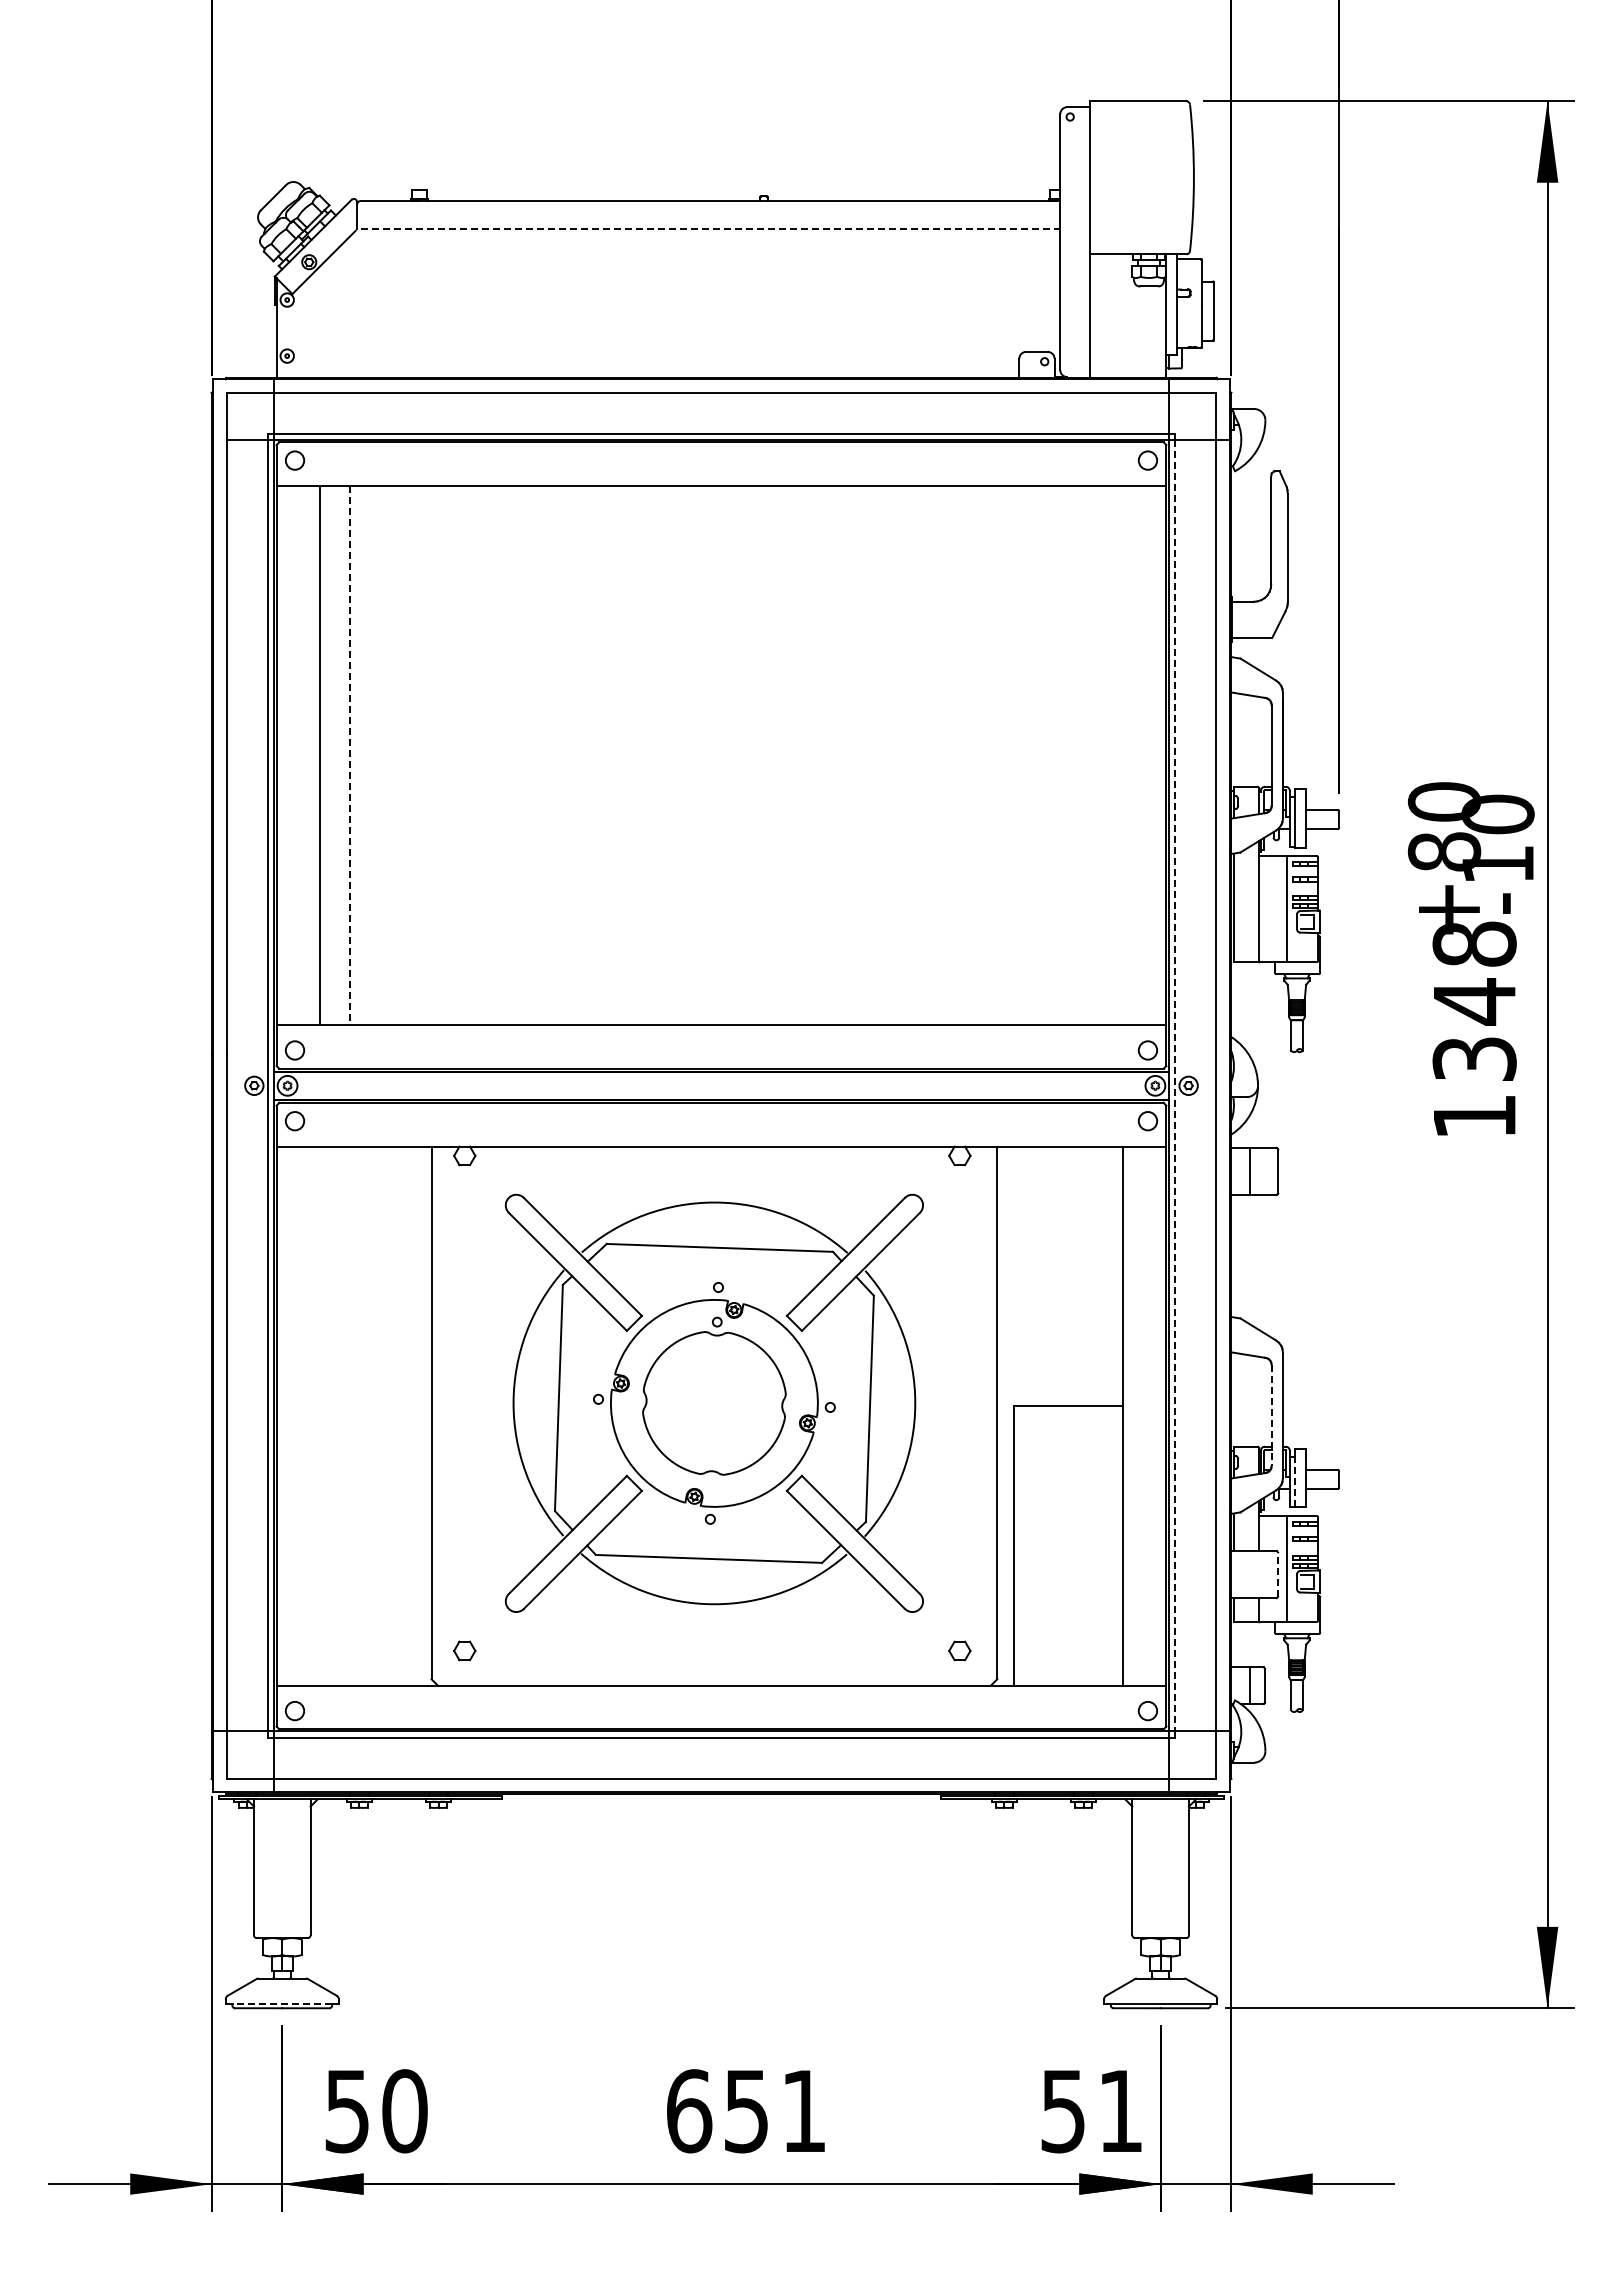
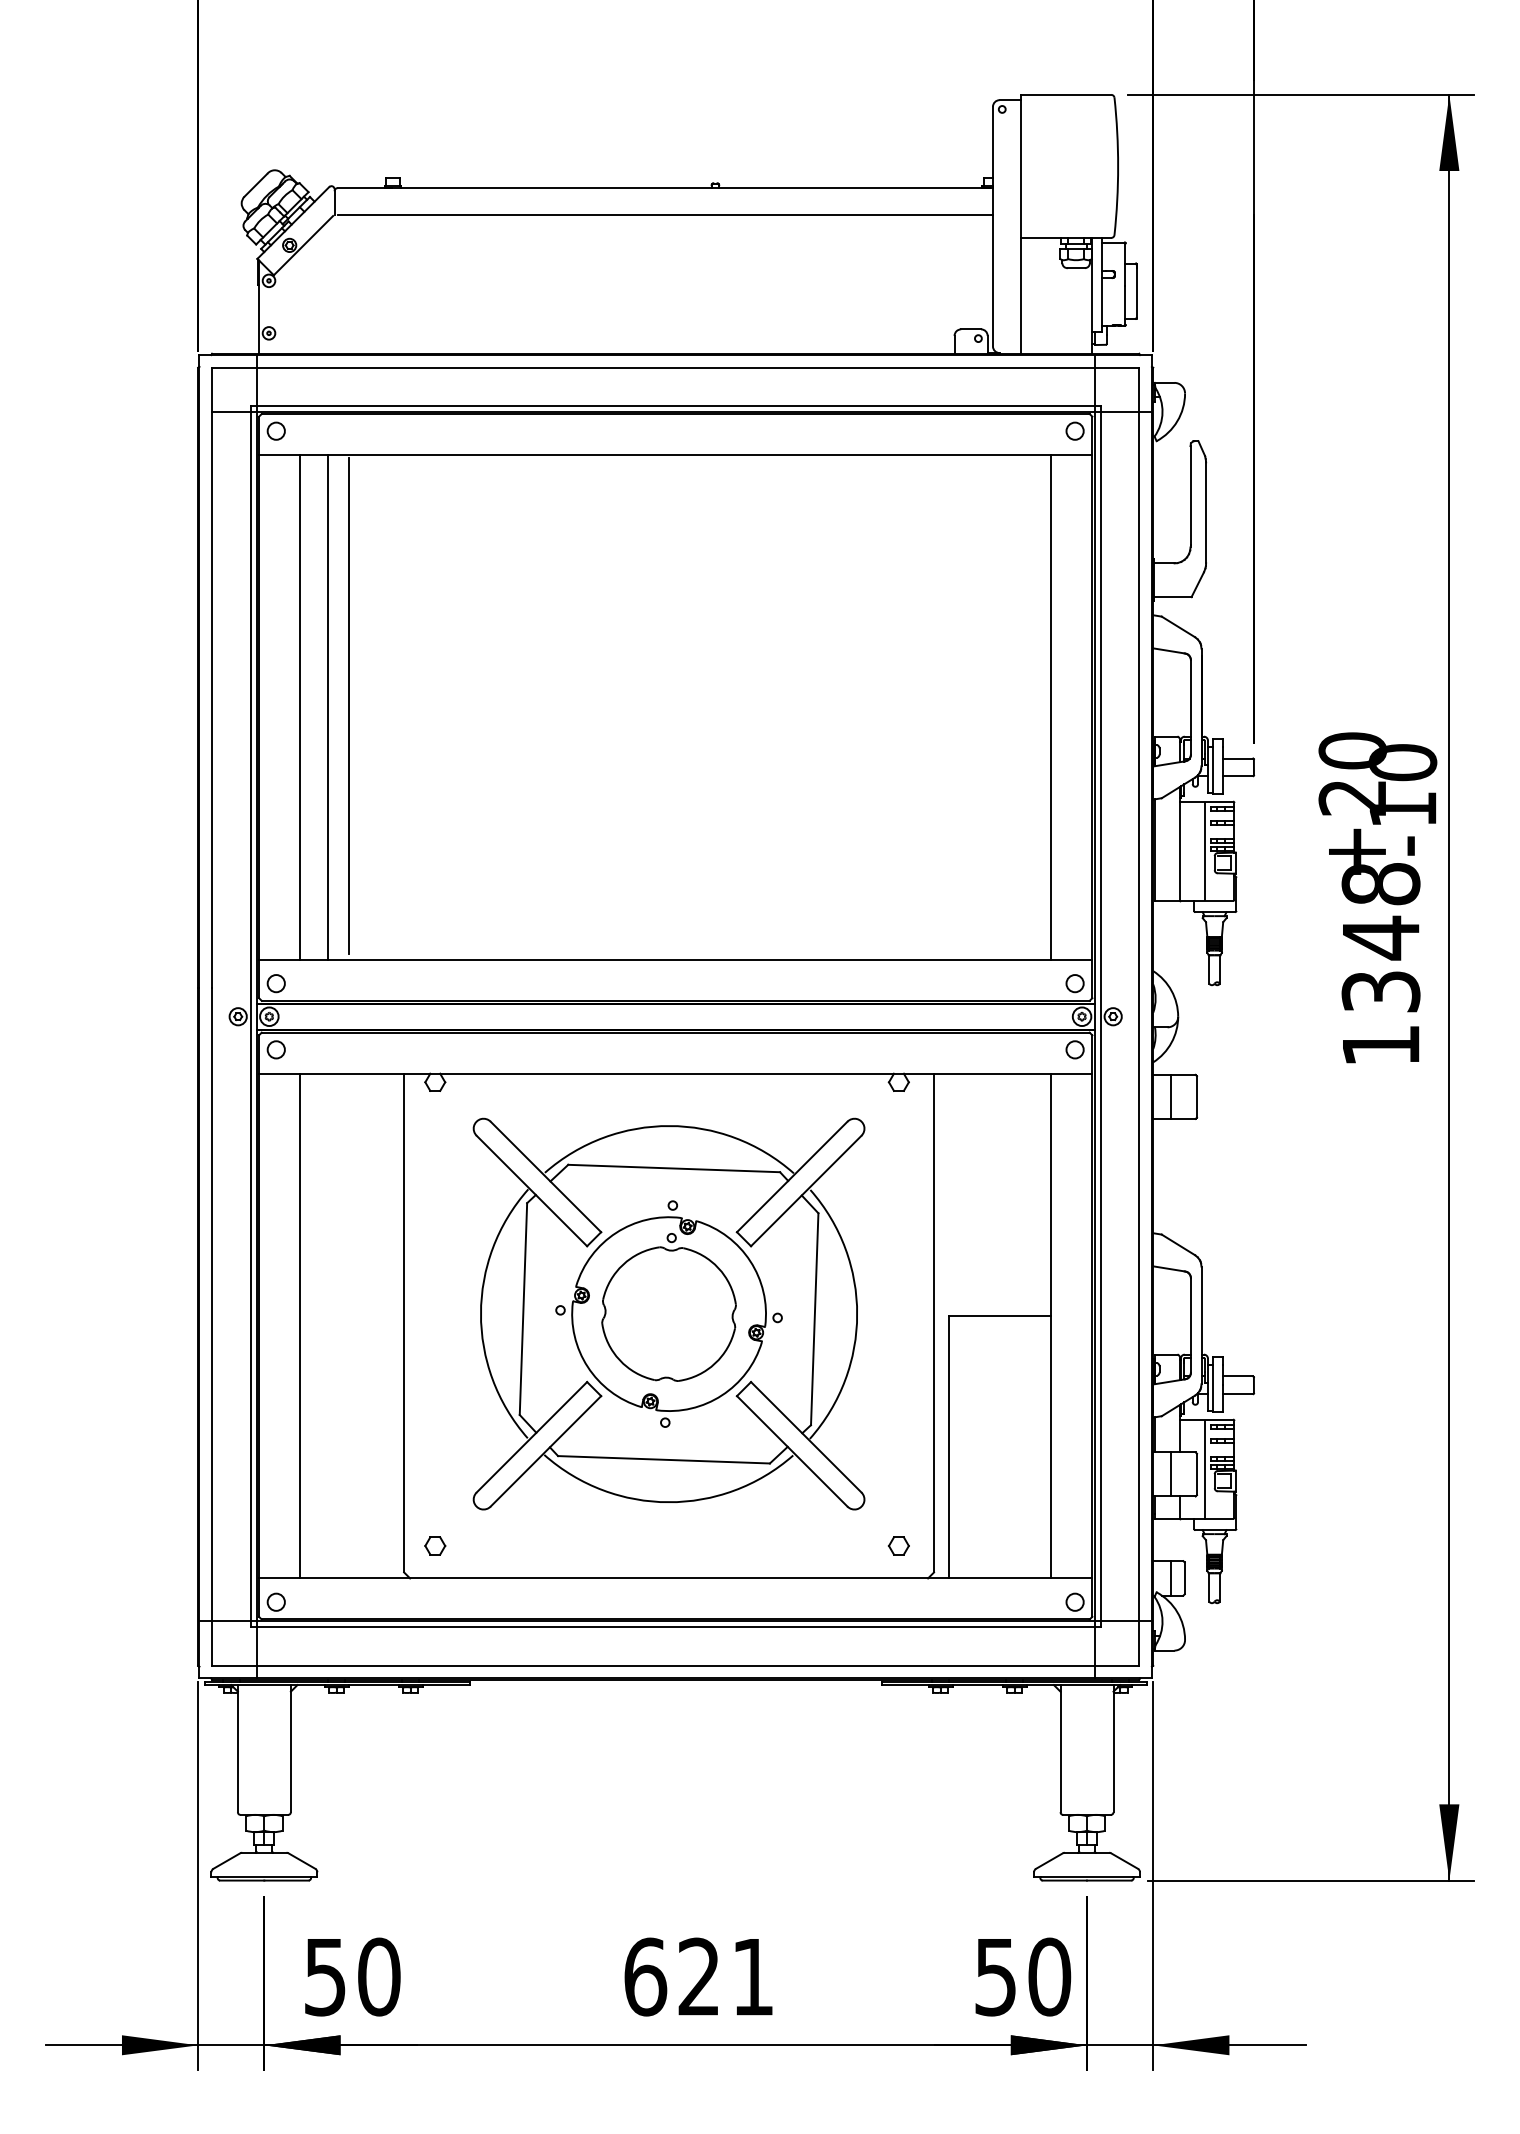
line: (710, 229) -> (665, 214), dashed -> solid
line: (372, 754) -> (348, 706), added
line: (1122, 755) -> (1051, 707), added
line: (350, 756) -> (328, 708), dashed -> solid
text: (1444, 851) -> (1352, 797), +80 -> +20
line: (1175, 1086) -> (1100, 1017), dashed -> solid
line: (320, 1415) -> (300, 1325), added
line: (1271, 1415) -> (1190, 1325), dashed -> solid
line: (1294, 1482) -> (1212, 1388), dashed -> solid
line: (1249, 1574) -> (1170, 1474), added
line: (1278, 1574) -> (1197, 1474), dashed -> solid
line: (282, 2003) -> (264, 1876), dashed -> solid
text: (745, 2111) -> (698, 1977), 651 -> 621
text: (1120, 2111) -> (1049, 1977), 51 -> 50

